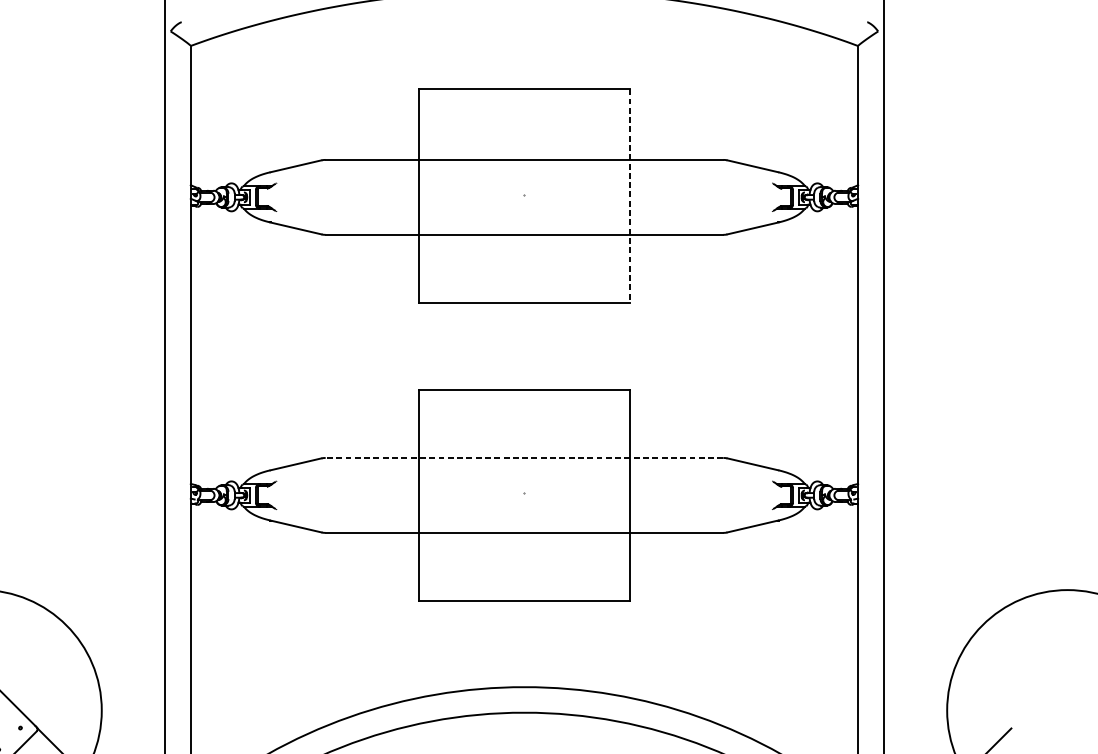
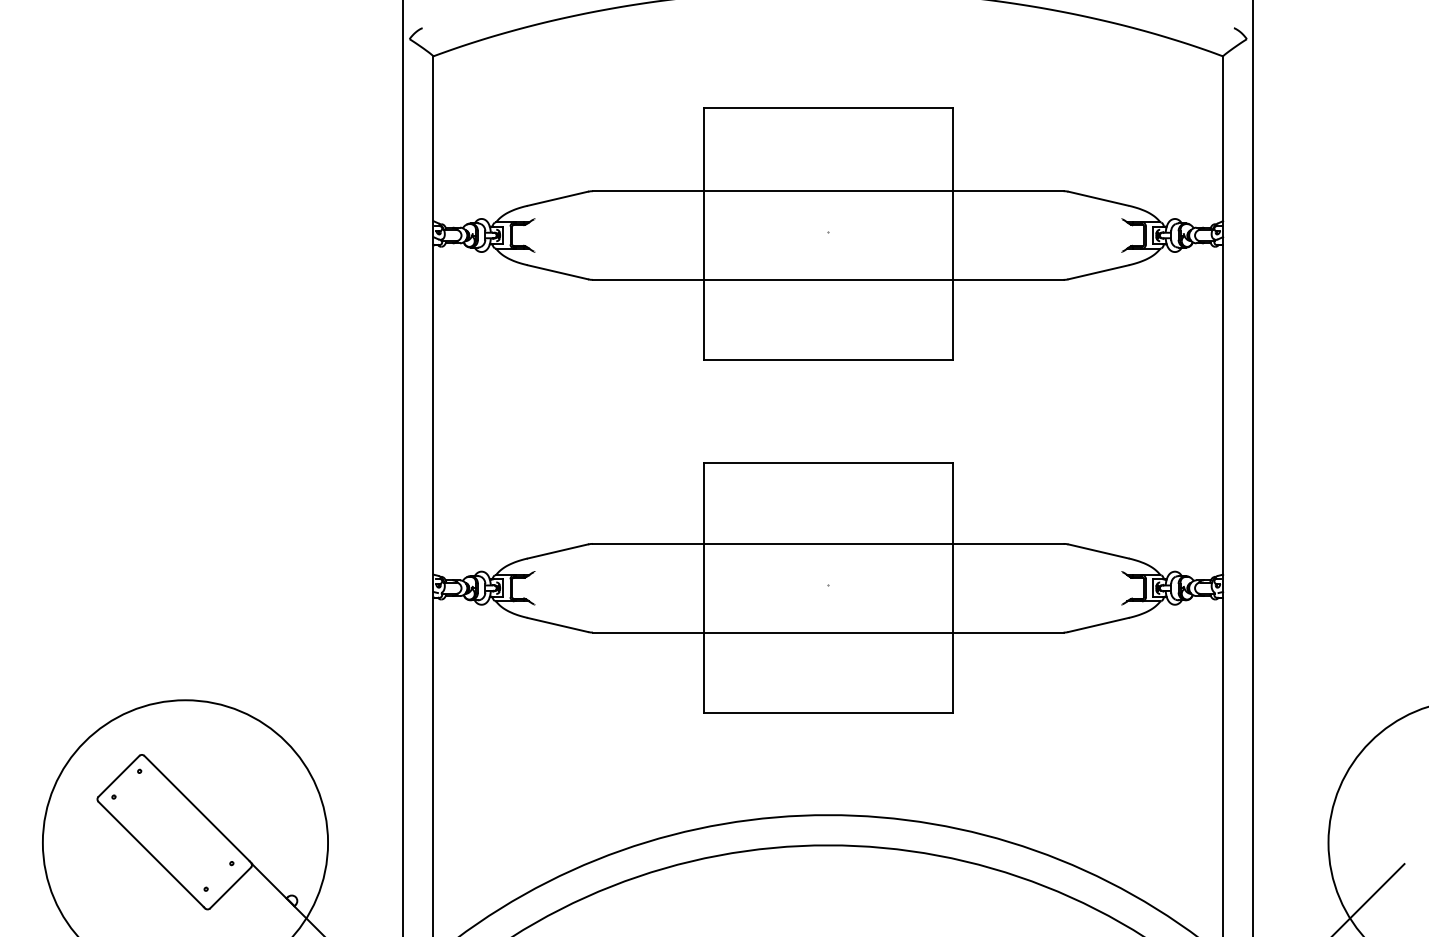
line: (630, 196) -> (953, 234), dashed -> solid
line: (523, 457) -> (827, 543), dashed -> solid

